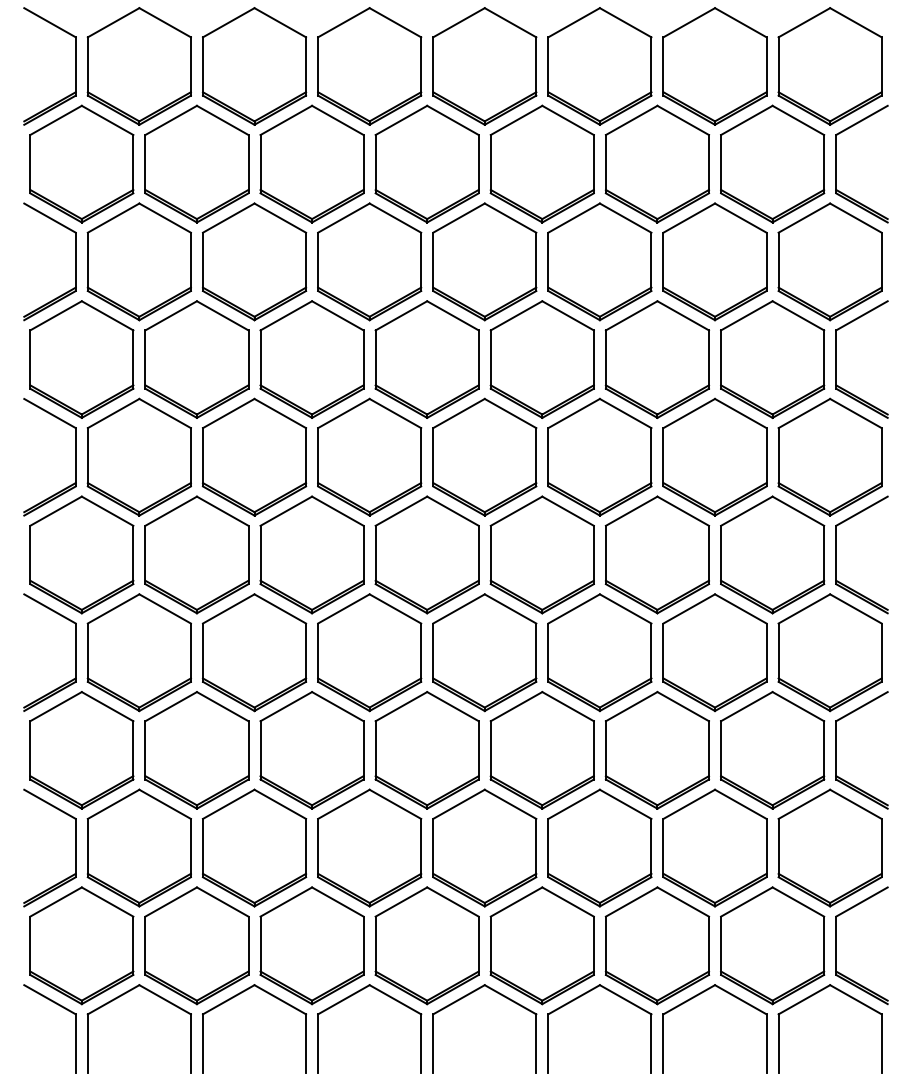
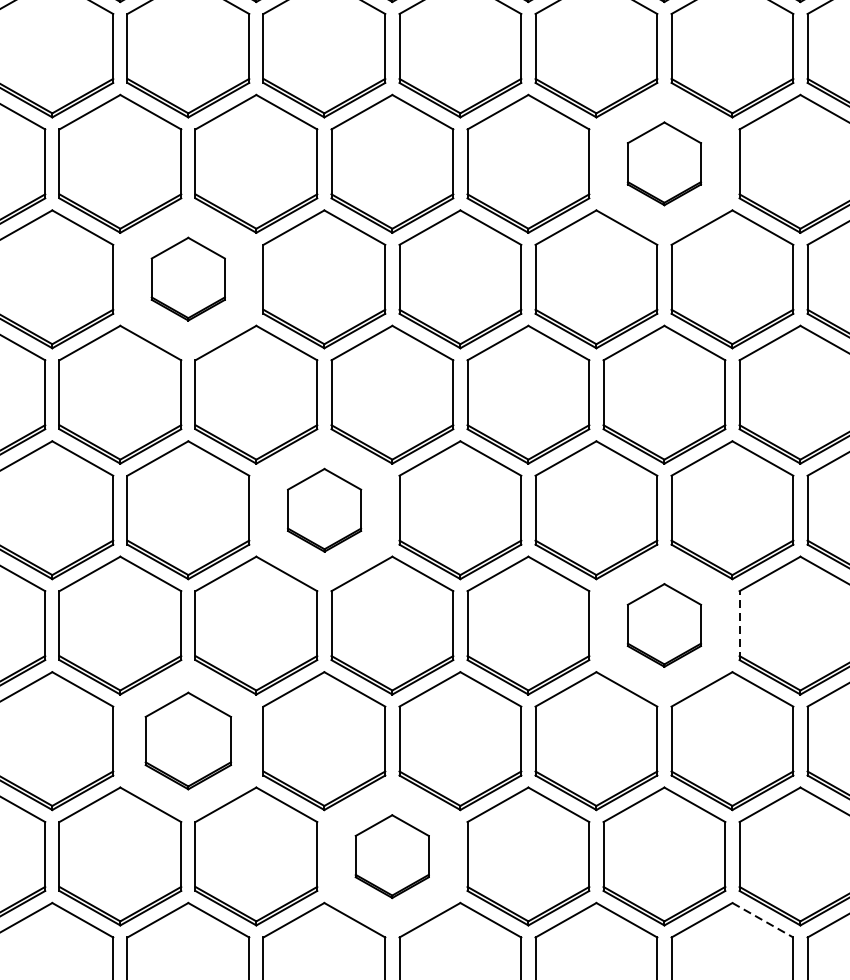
part: (657, 359) -> (664, 163), size x0.6
part: (254, 456) -> (188, 278), size x0.6
part: (369, 652) -> (324, 509), size x0.6
part: (657, 749) -> (664, 624), size x0.6
line: (721, 749) -> (740, 624), solid -> dashed
part: (254, 847) -> (188, 740), size x0.7
part: (426, 945) -> (391, 856), size x0.6
line: (740, 999) -> (762, 919), solid -> dashed

